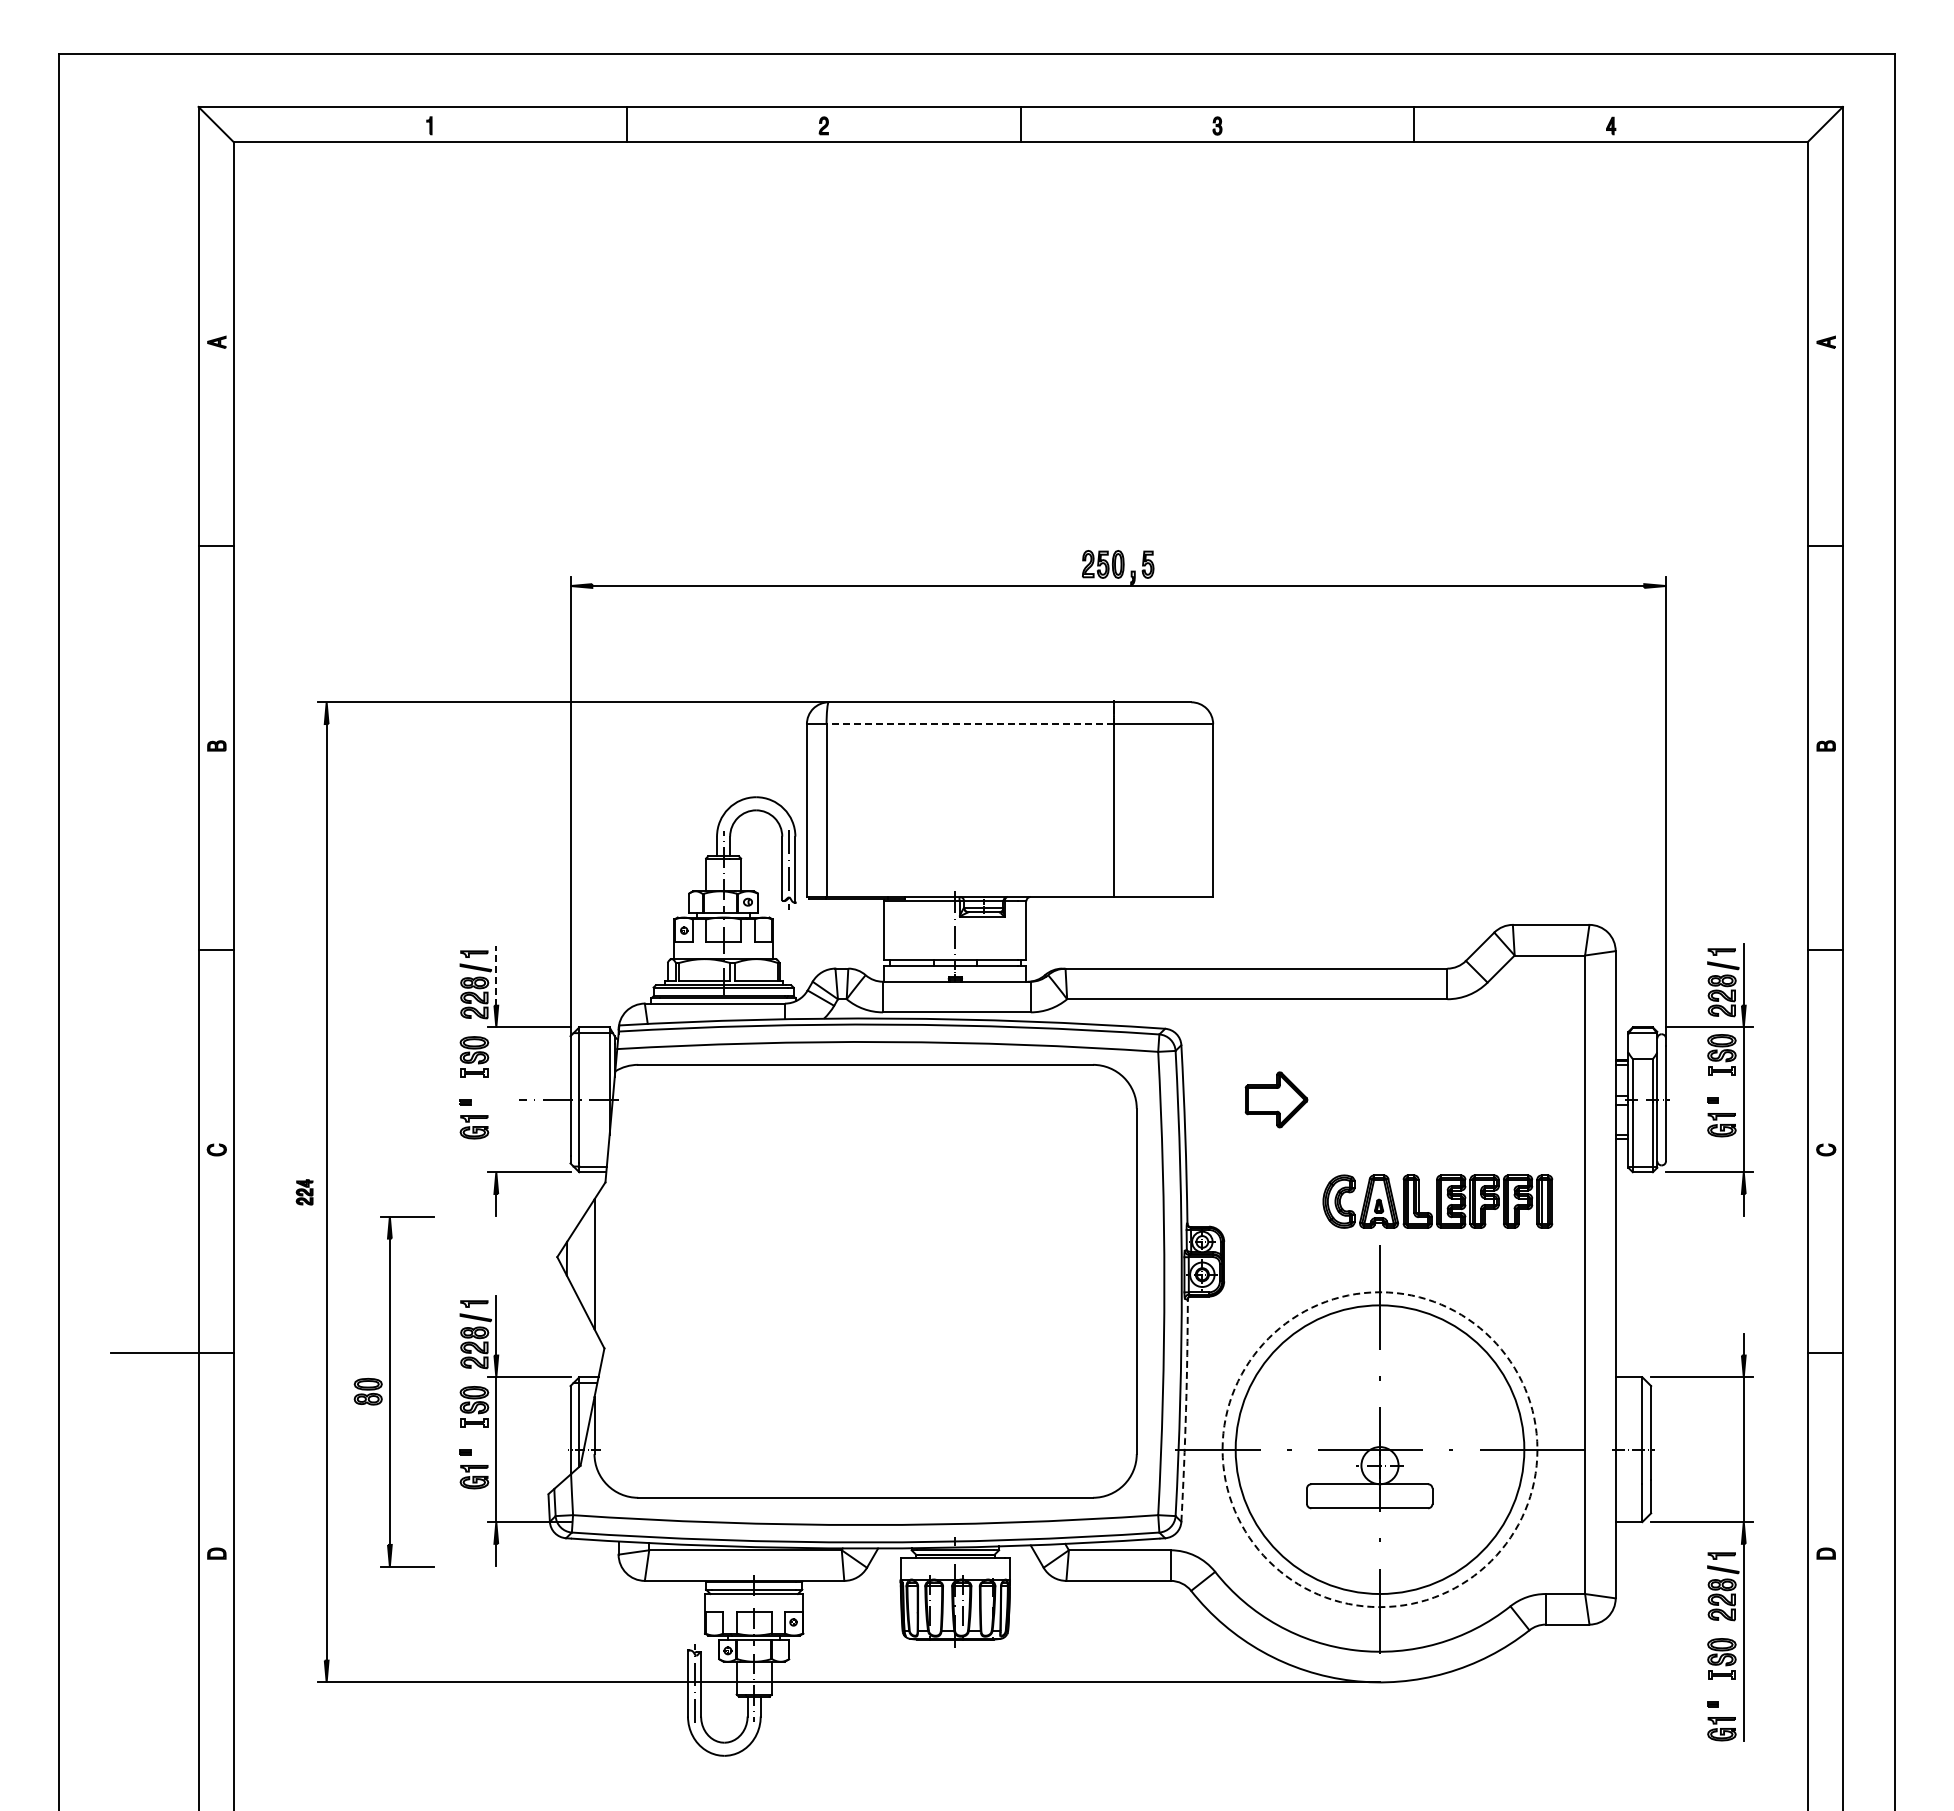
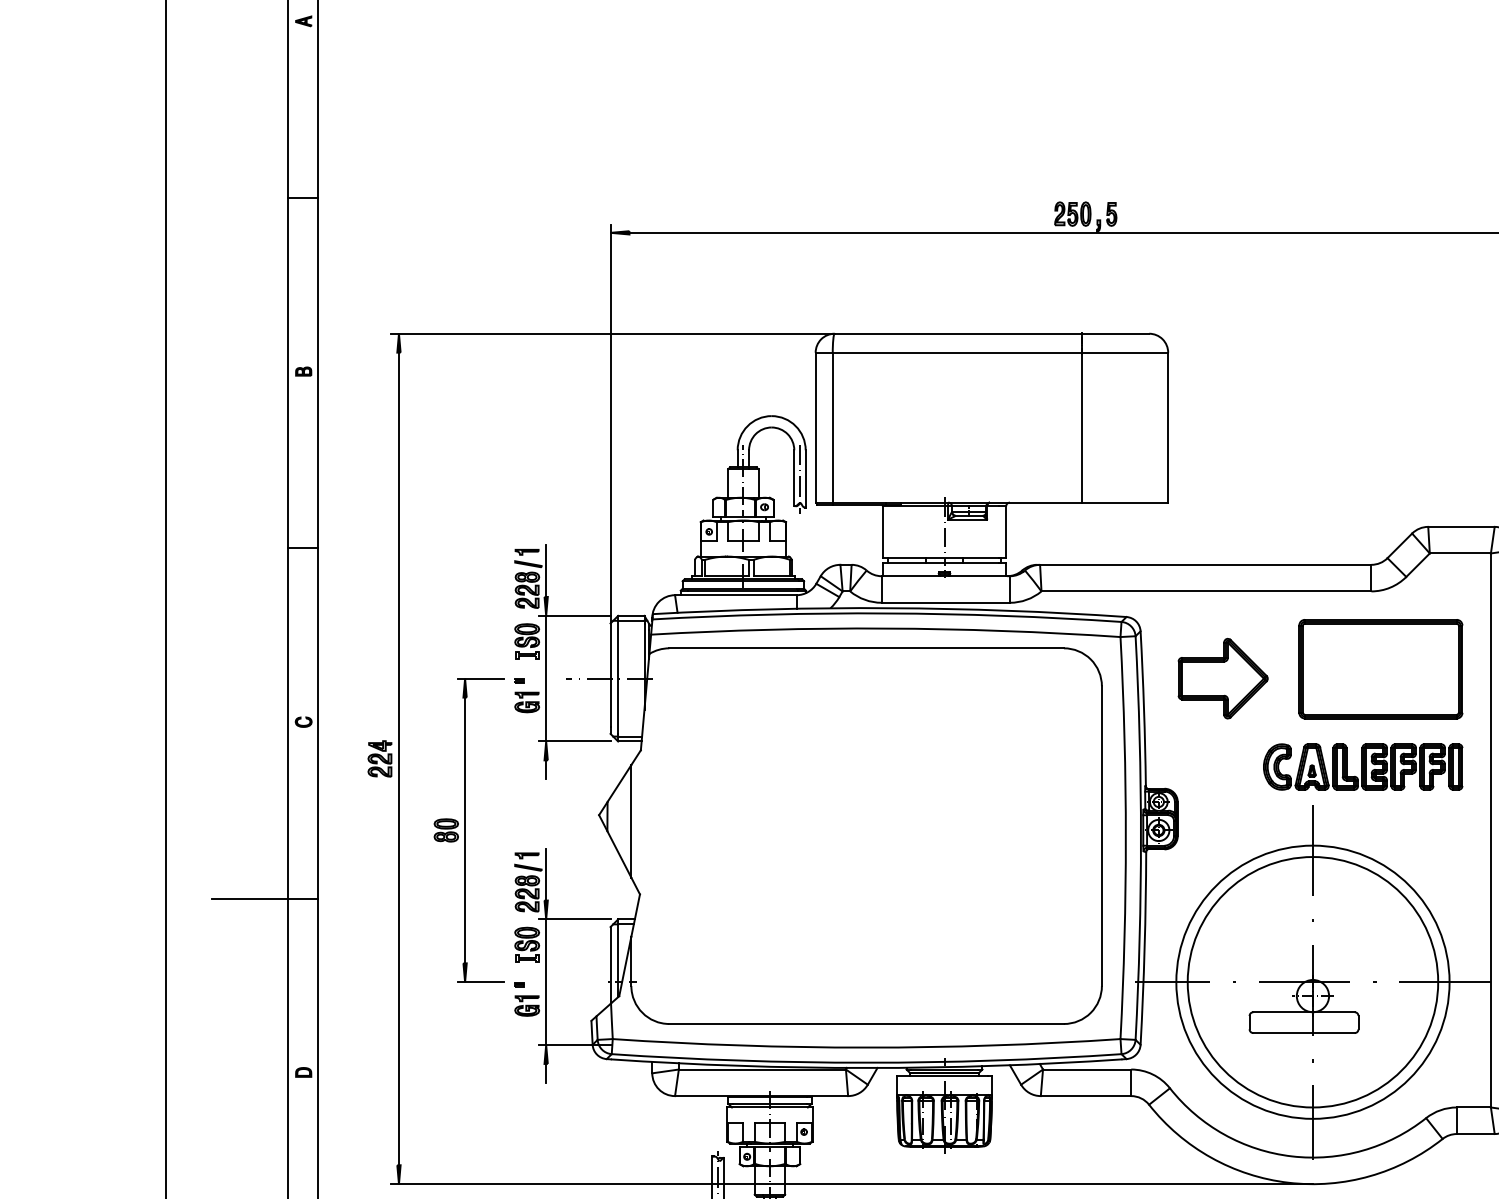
line: (970, 724) -> (957, 353), dashed -> solid
line: (496, 975) -> (546, 570), dashed -> solid
part: (1458, 1088) -> (1381, 668), added
line: (496, 1099) -> (546, 678), added
part: (1276, 1099) -> (1223, 678), size x1.67
part: (304, 1192) -> (379, 759), size x1.67
part: (393, 1391) -> (468, 830), moved
arc: (1186, 1410) -> (1145, 948), dashed -> solid
circle: (1379, 1449) -> (1312, 982), dashed -> solid

